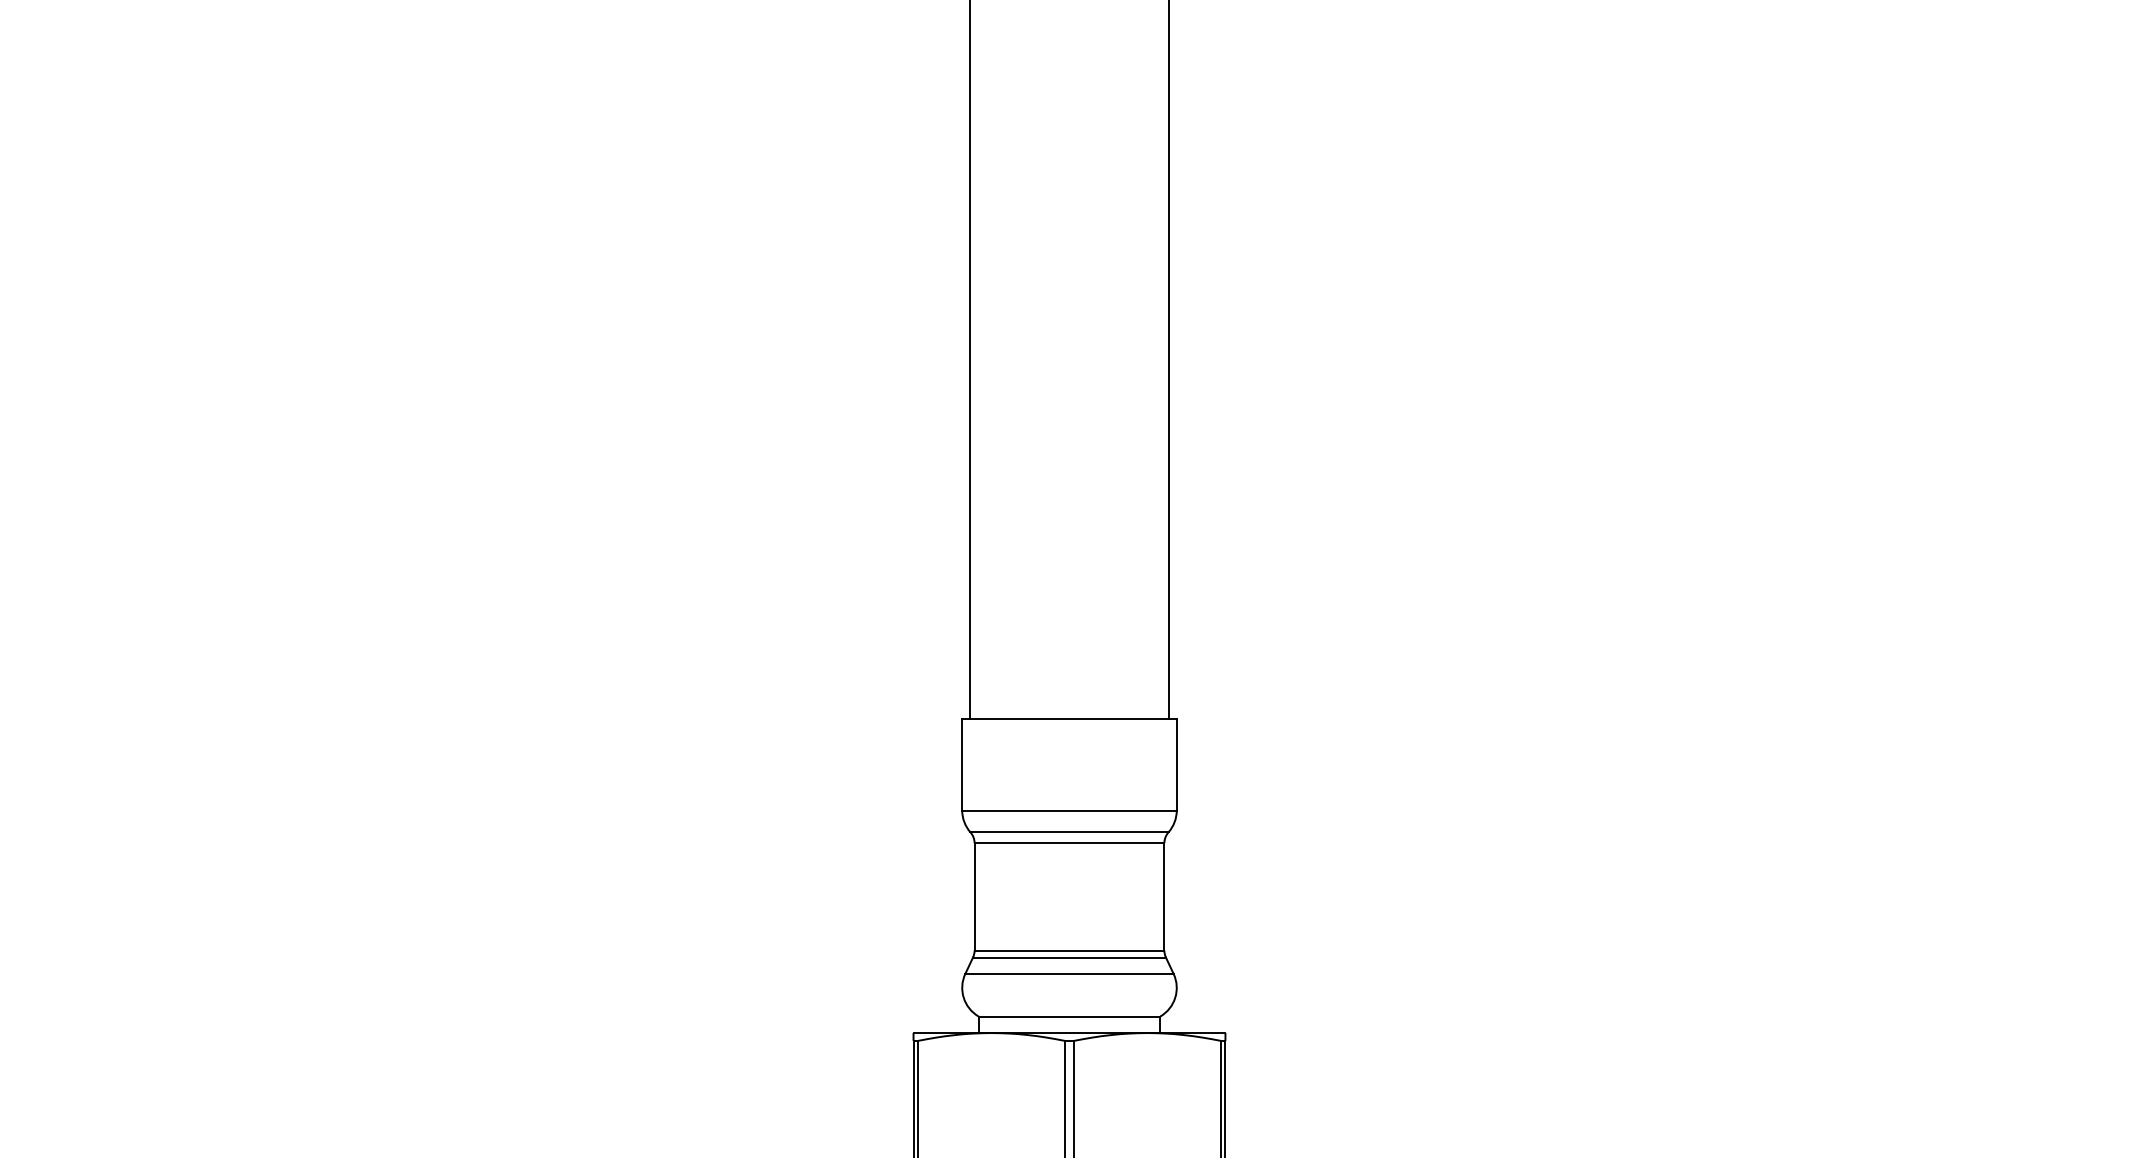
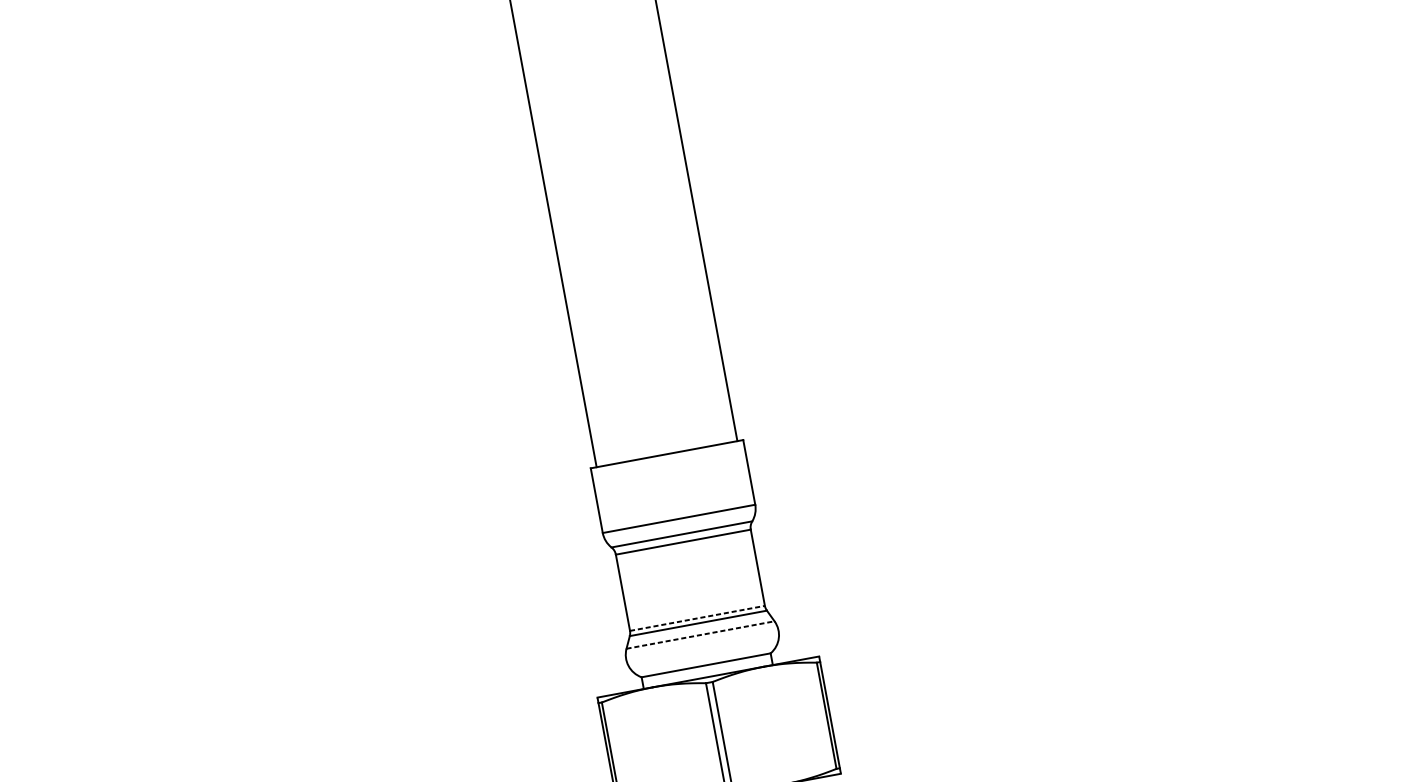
line: (1069, 950) -> (697, 618), solid -> dashed
line: (1070, 973) -> (701, 634), solid -> dashed

